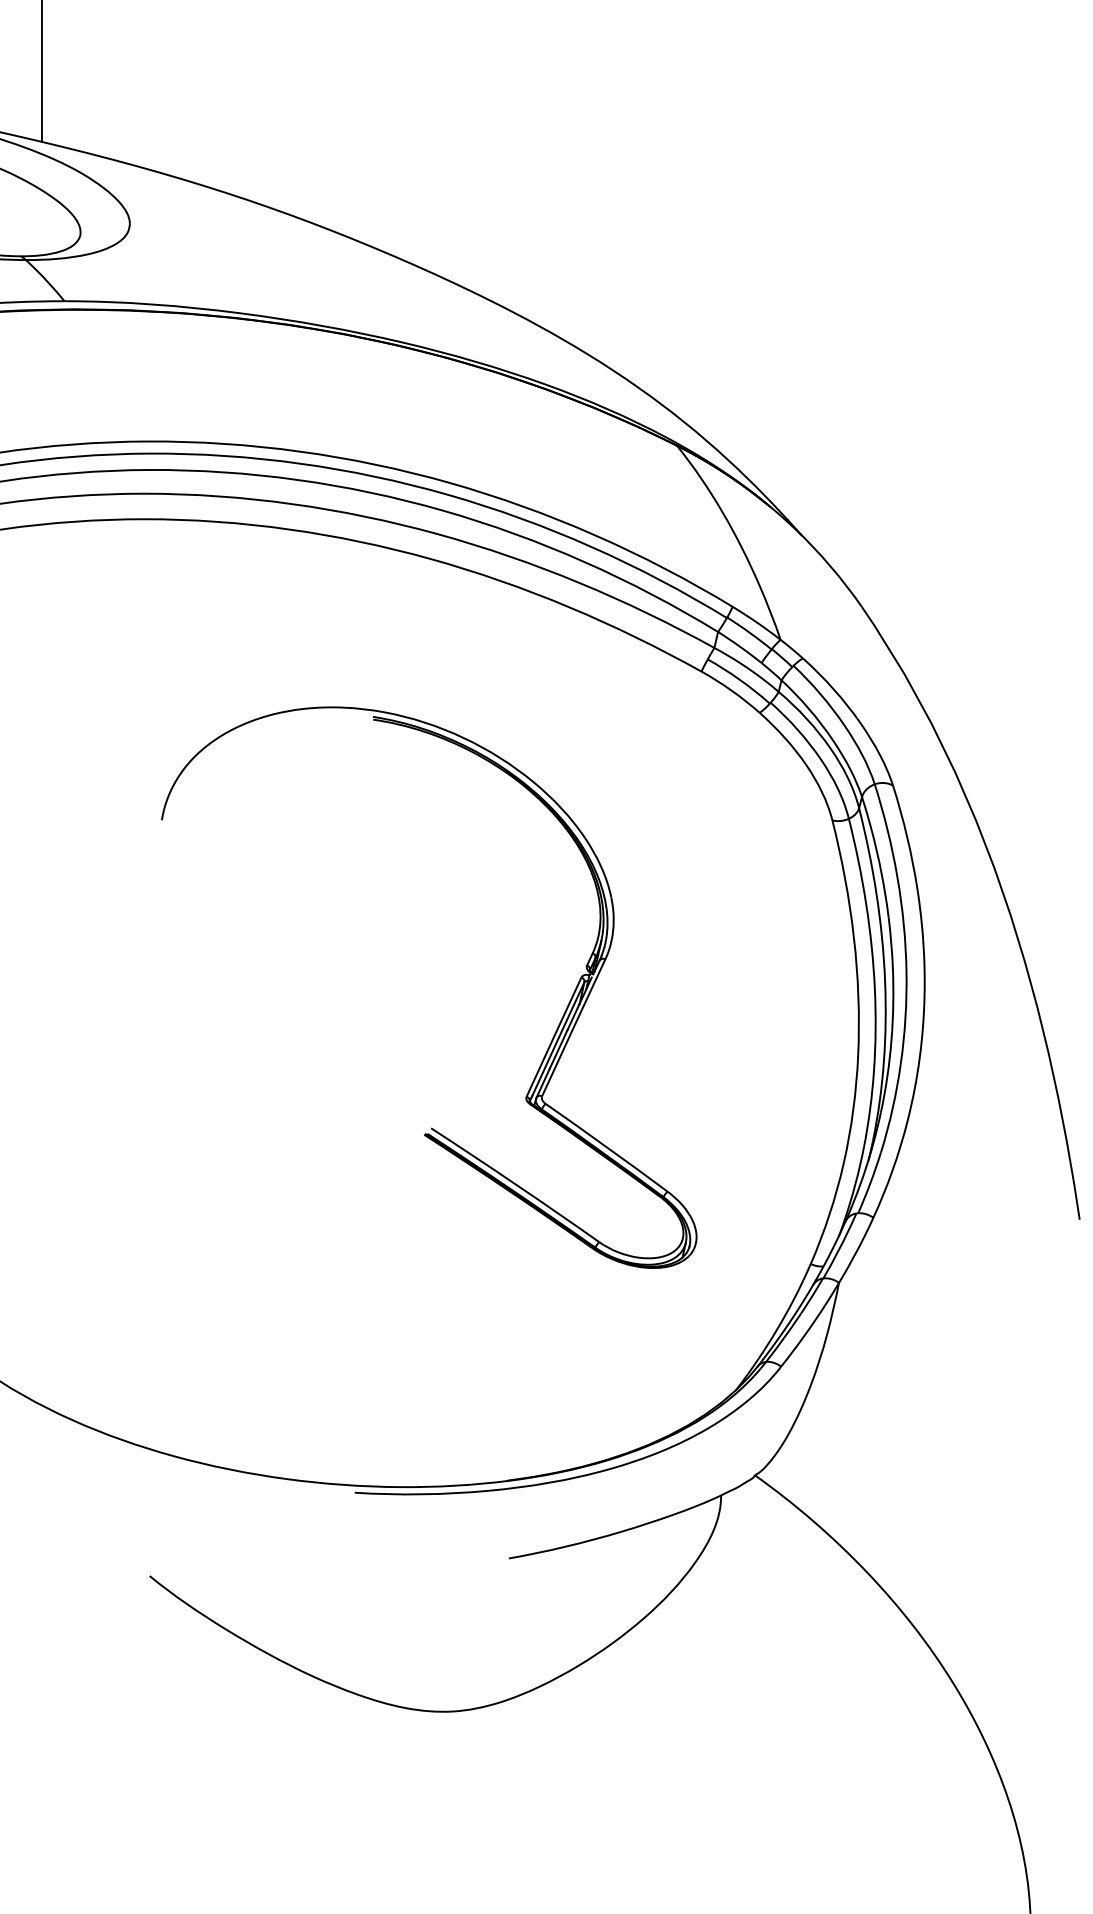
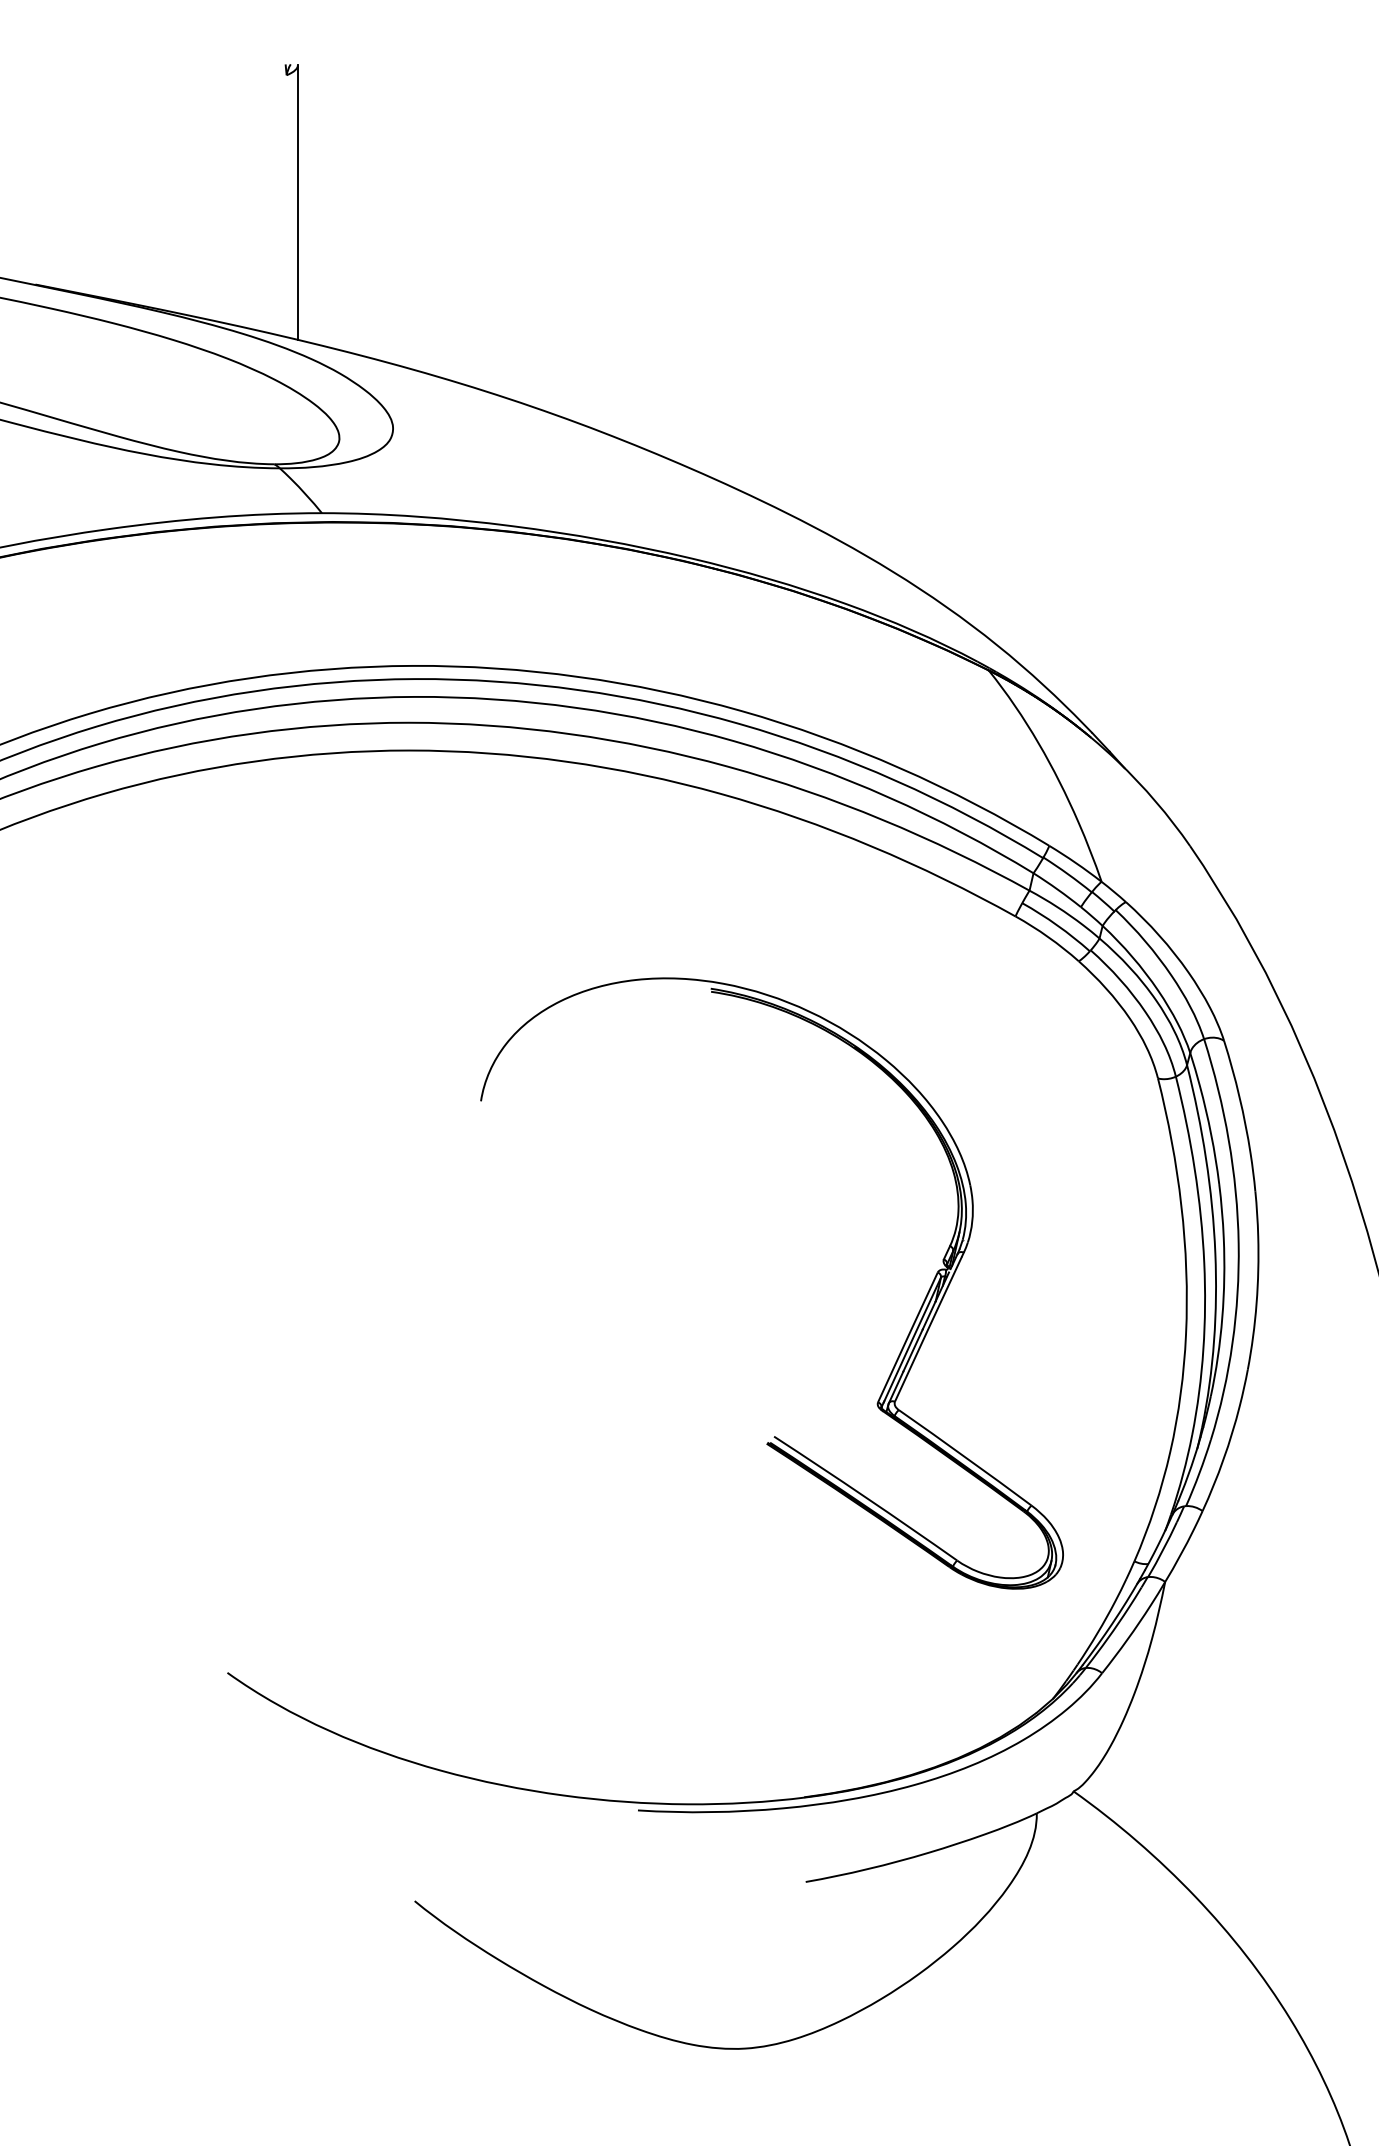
part: (550, 1040) -> (904, 1341), moved

